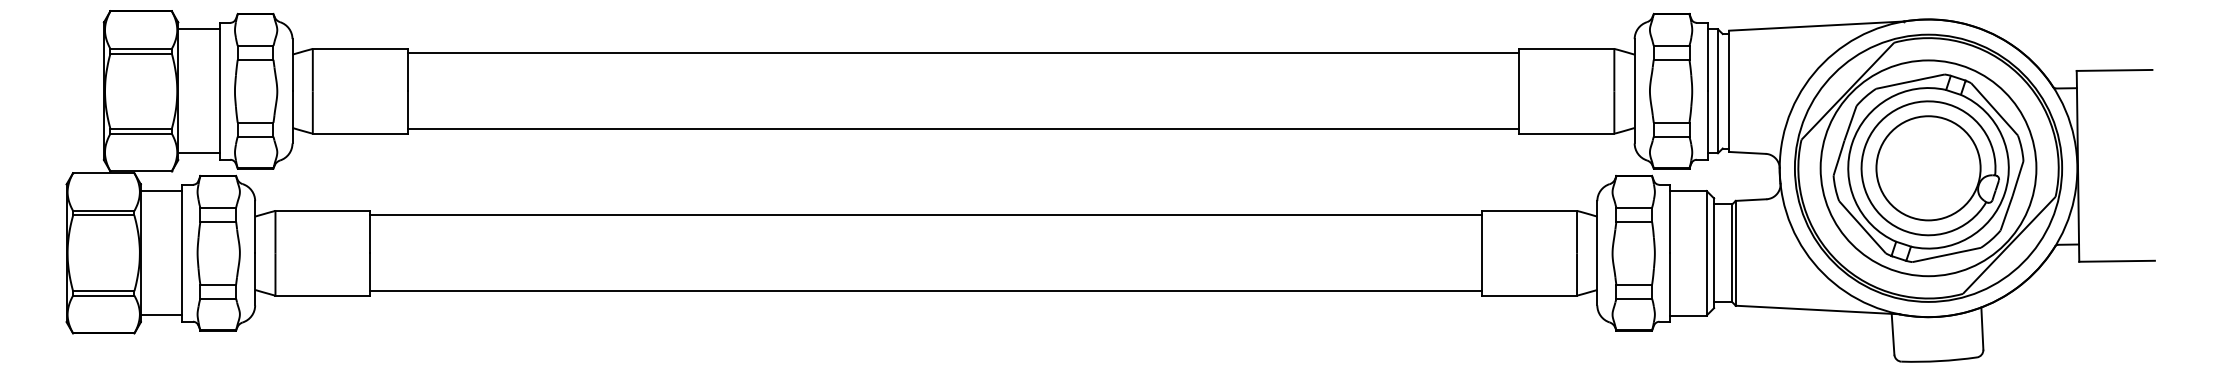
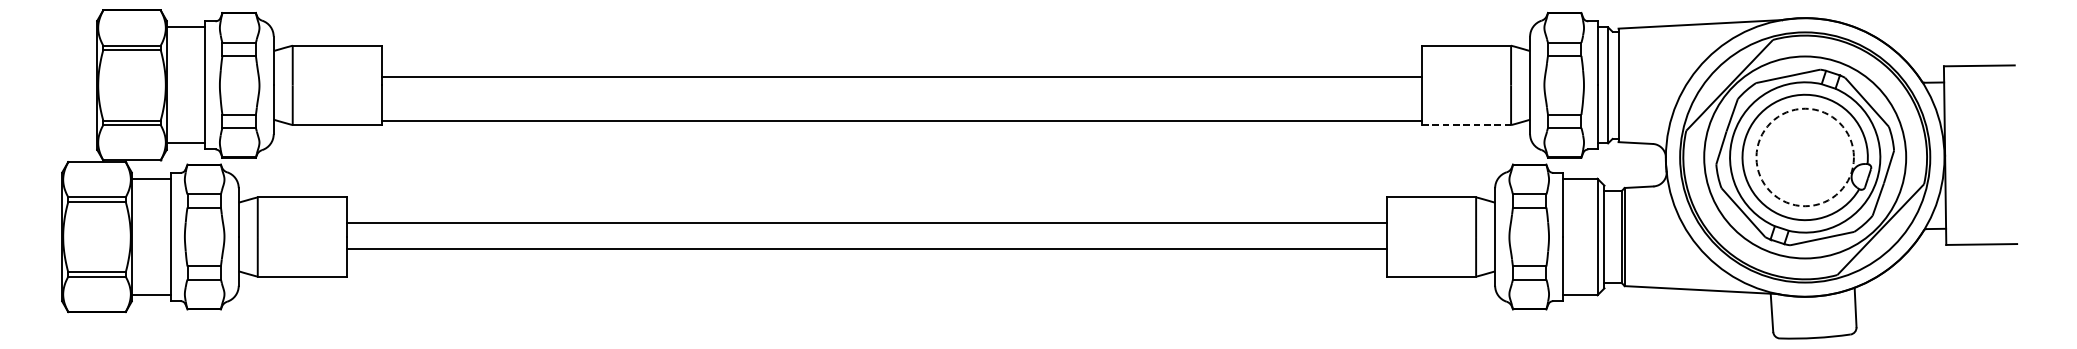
line: (963, 53) -> (901, 77), moved
line: (1566, 133) -> (1466, 124), solid -> dashed
circle: (1928, 168) -> (1805, 157), solid -> dashed
line: (926, 215) -> (867, 223), moved
line: (926, 291) -> (867, 249), moved

